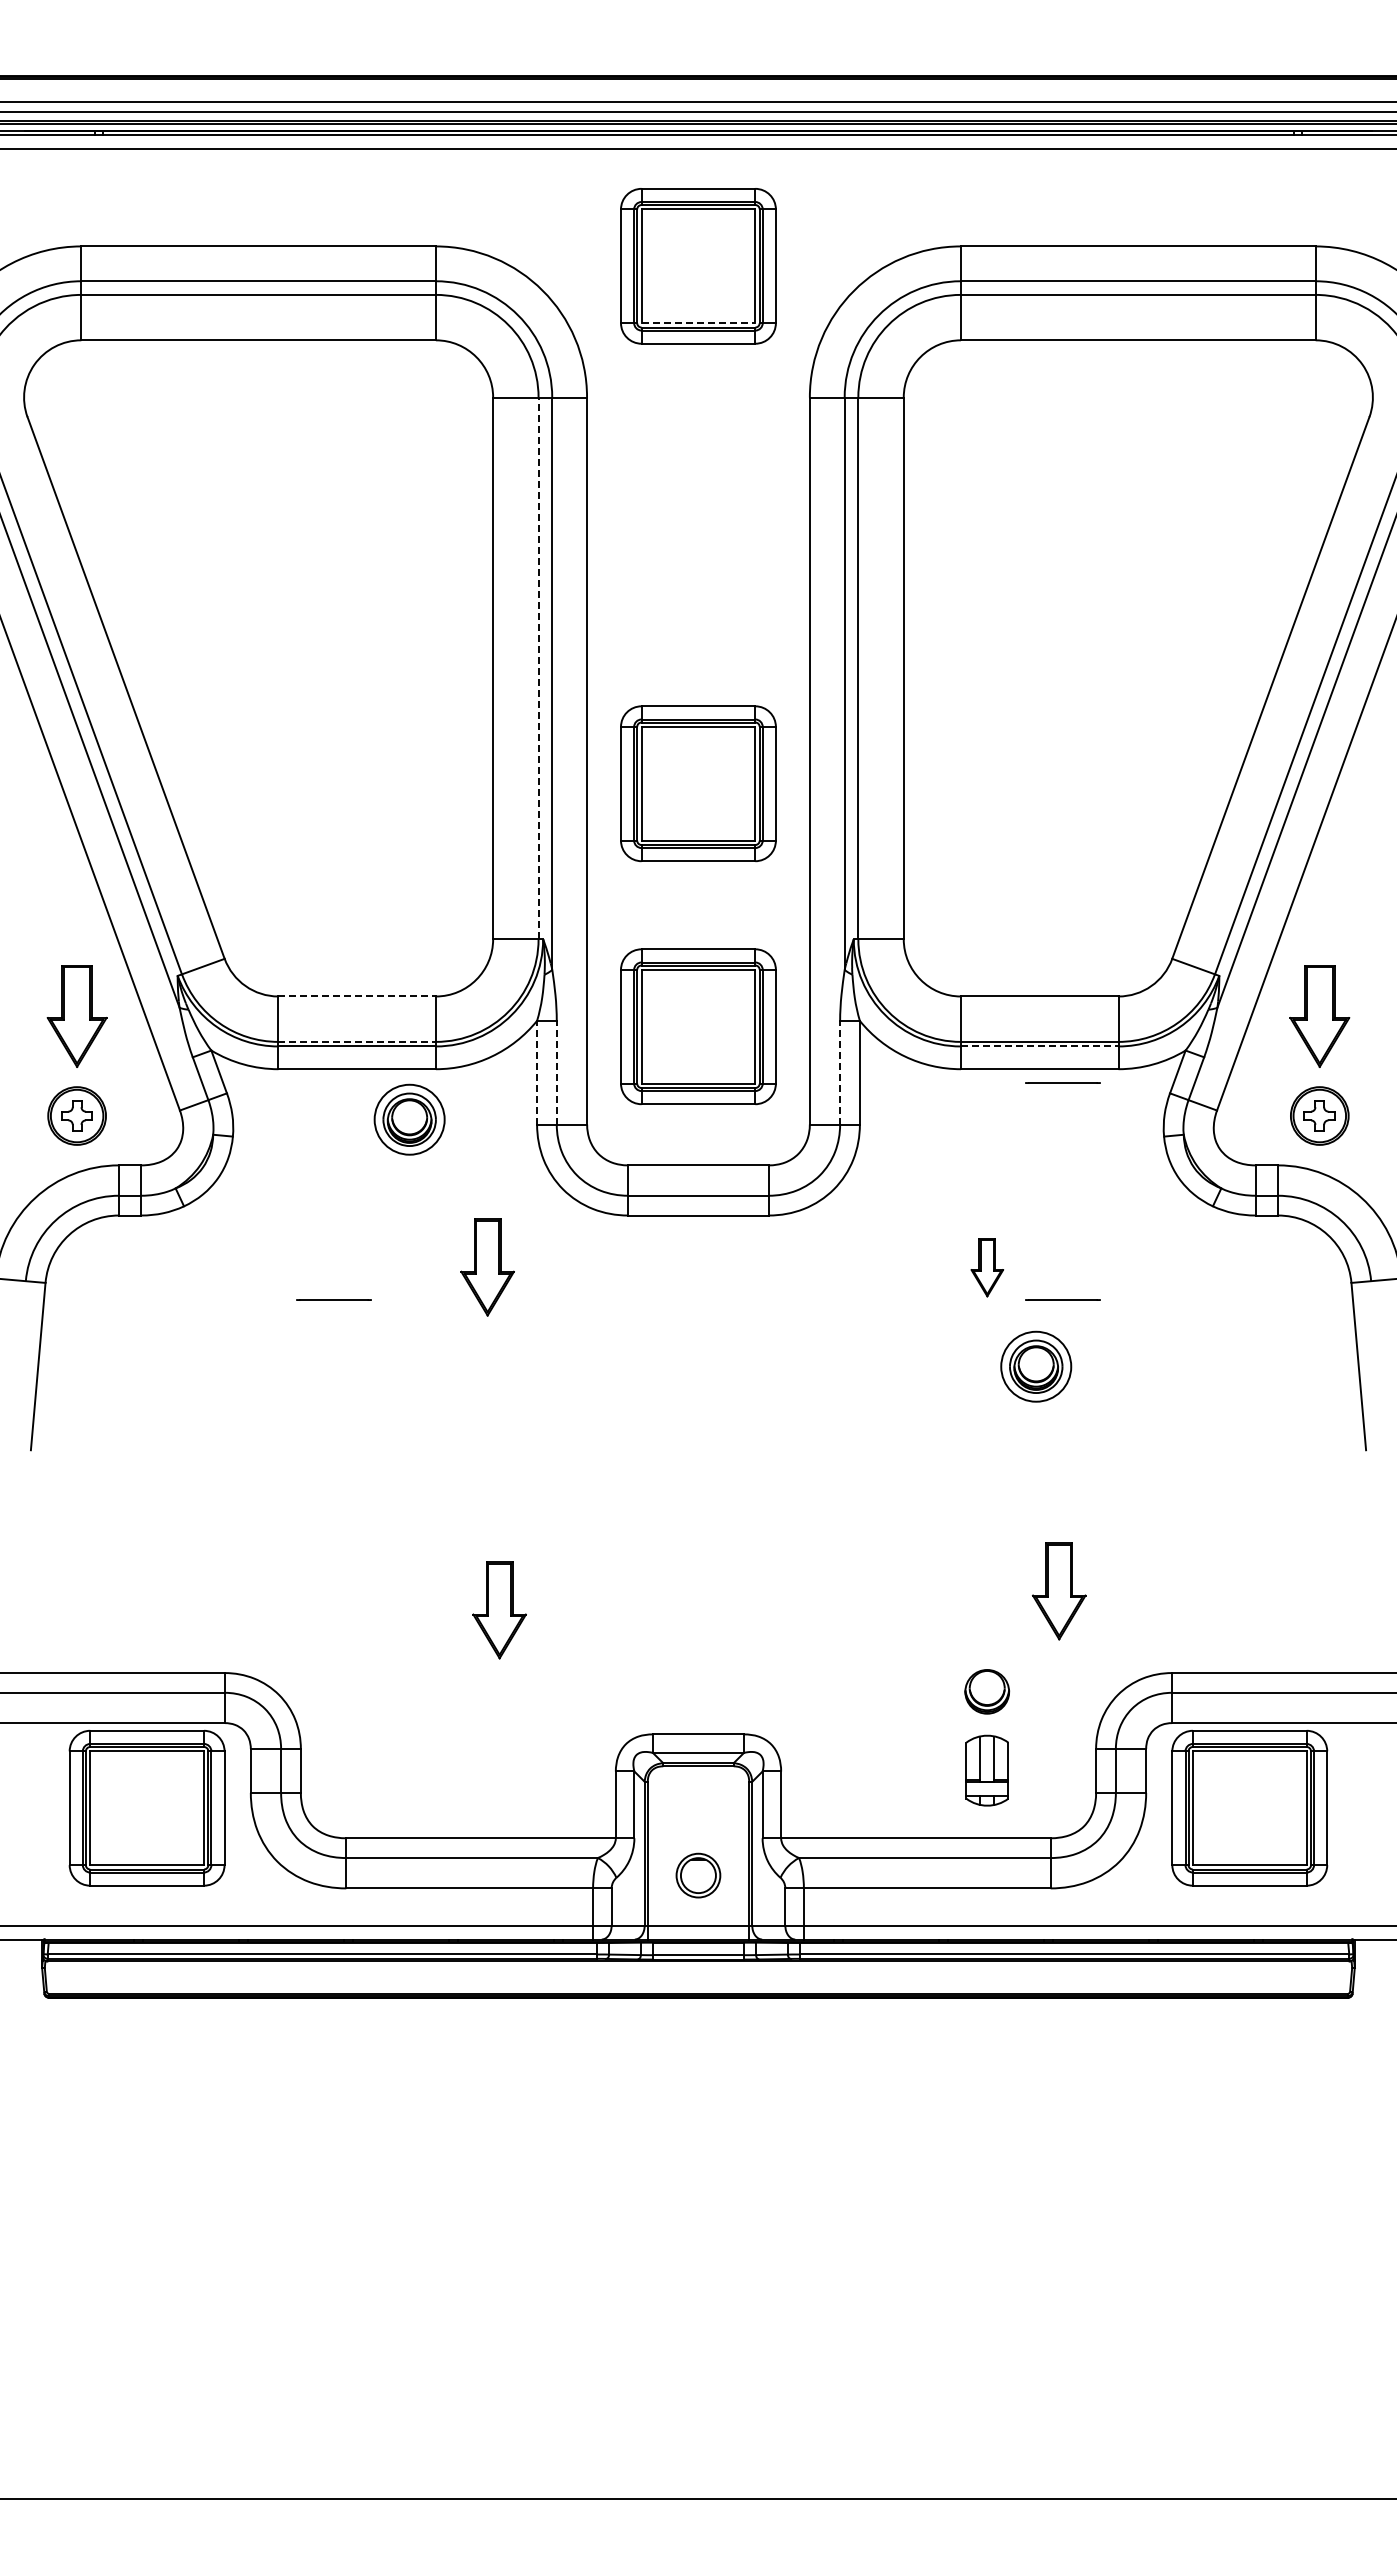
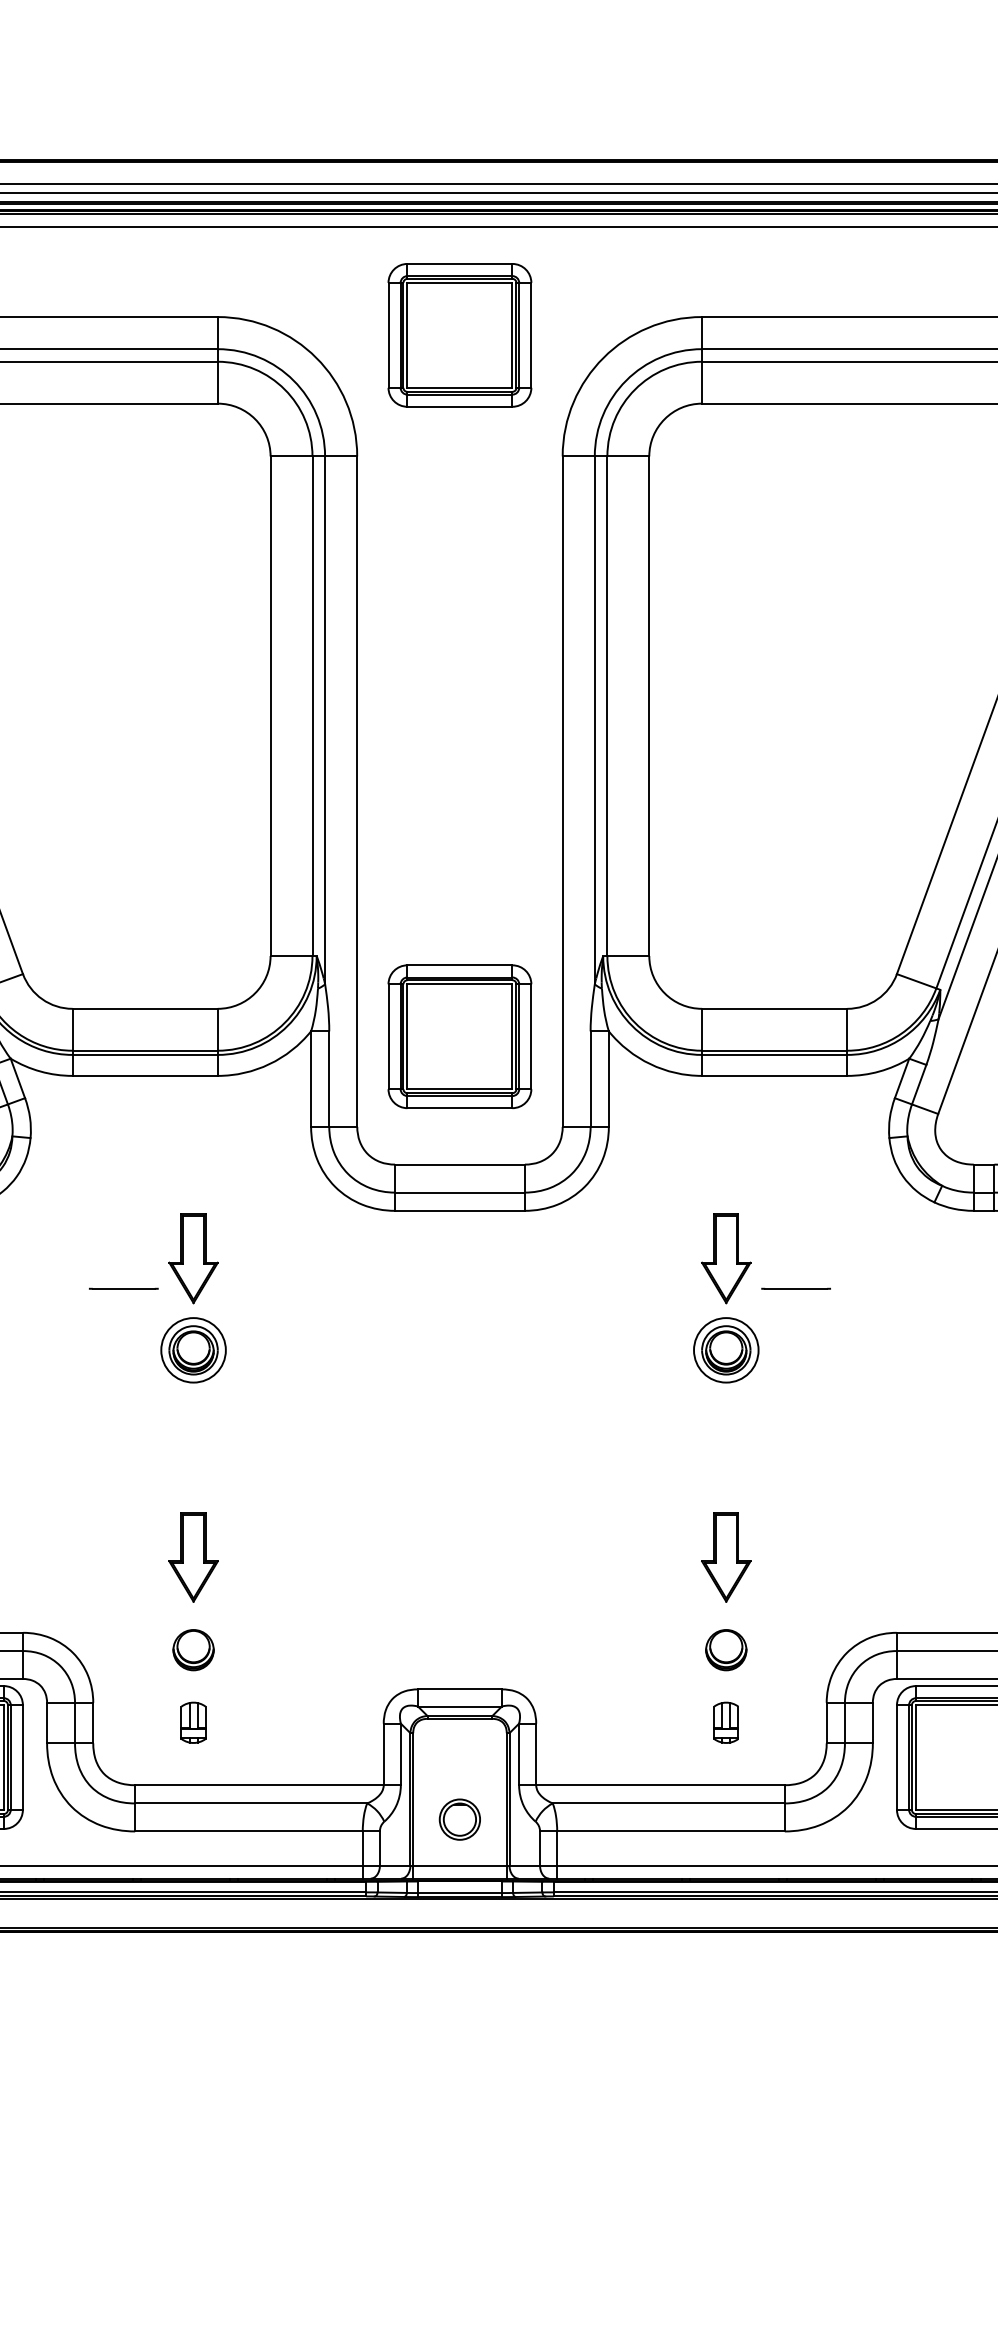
line: (698, 323) -> (459, 388), dashed -> solid
line: (538, 668) -> (312, 706), dashed -> solid
part: (698, 783) -> (459, 812), removed
line: (357, 996) -> (145, 1008), dashed -> solid
line: (357, 1041) -> (145, 1050), dashed -> solid
line: (1039, 1046) -> (774, 1054), dashed -> solid
line: (537, 1072) -> (311, 1078), dashed -> solid
line: (556, 1072) -> (329, 1078), dashed -> solid
line: (840, 1072) -> (590, 1078), dashed -> solid
line: (1062, 1082) -> (795, 1088), removed
part: (409, 1119) -> (193, 1350), moved
part: (487, 1267) -> (193, 1258), moved
part: (987, 1267) -> (726, 1258), size x1.67
part: (1036, 1366) -> (726, 1350), moved
part: (1059, 1591) -> (726, 1557), moved
part: (499, 1610) -> (193, 1557), moved
part: (409, 1691) -> (193, 1649), added
part: (409, 1770) -> (193, 1722), added
part: (986, 1770) -> (725, 1722), size x0.62

